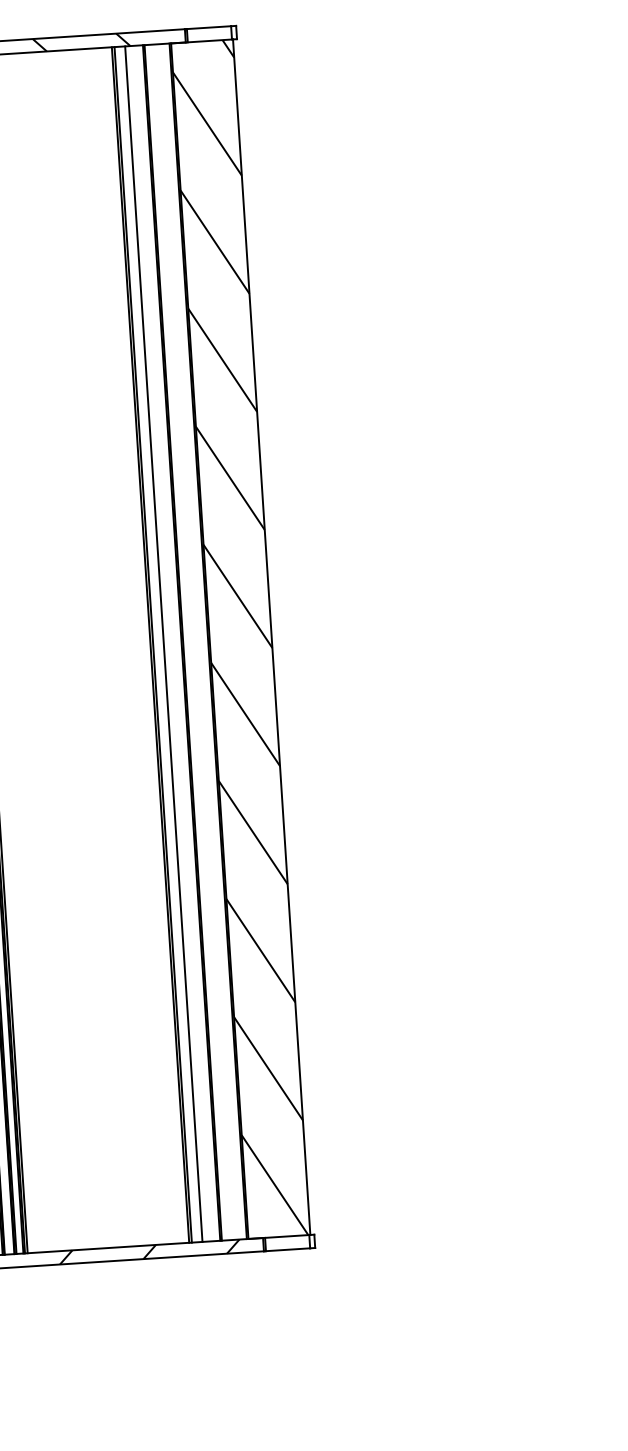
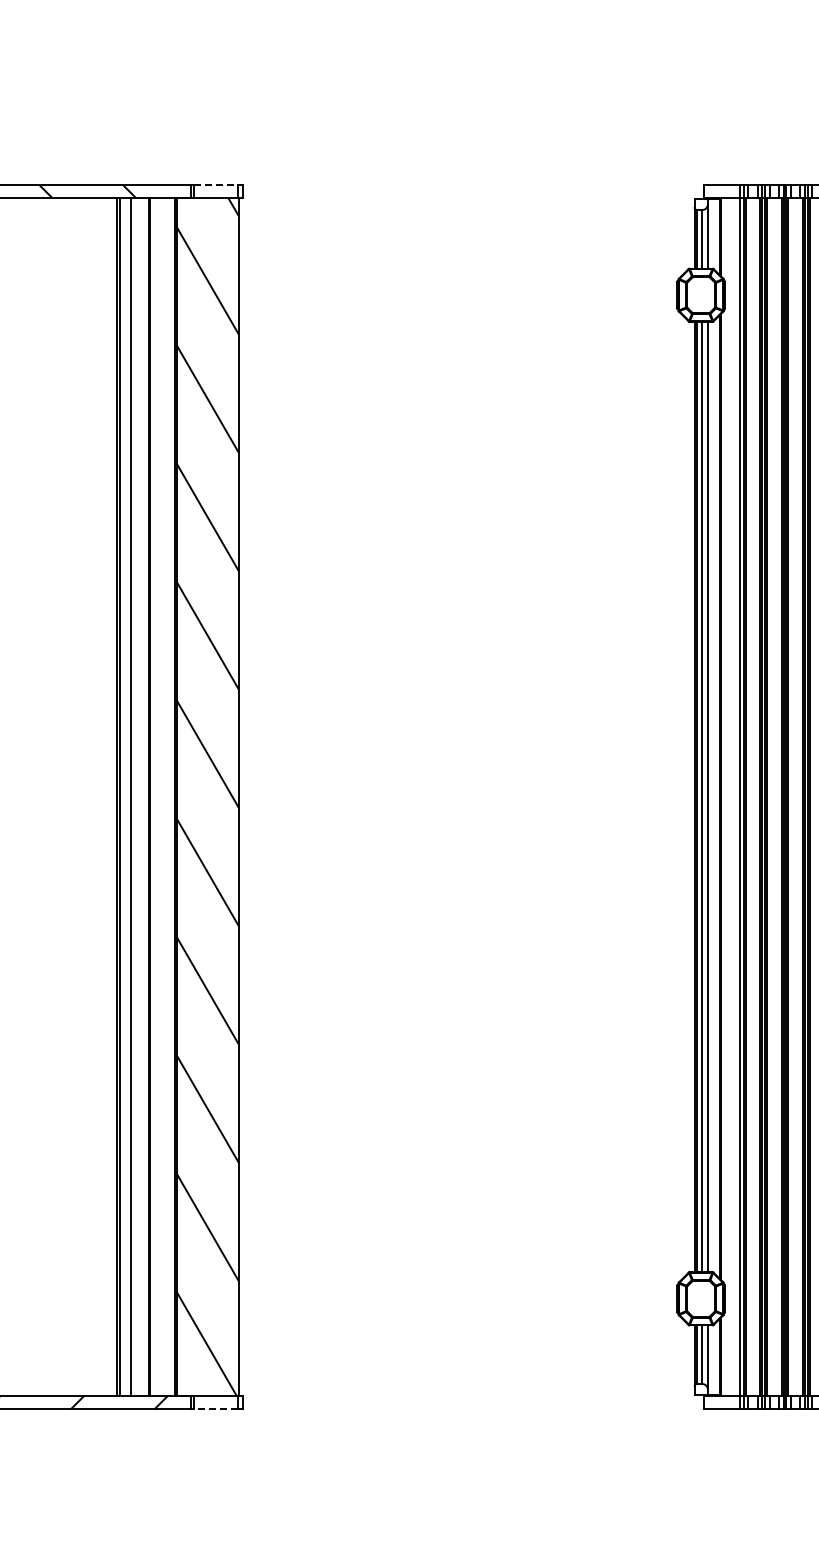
line: (209, 27) -> (216, 184), solid -> dashed
line: (287, 1249) -> (215, 1409), solid -> dashed

